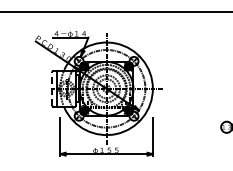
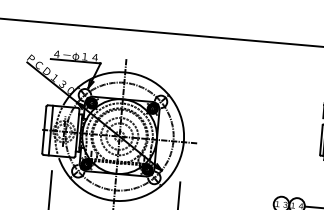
line: (52, 88) -> (44, 129), dashed -> solid

